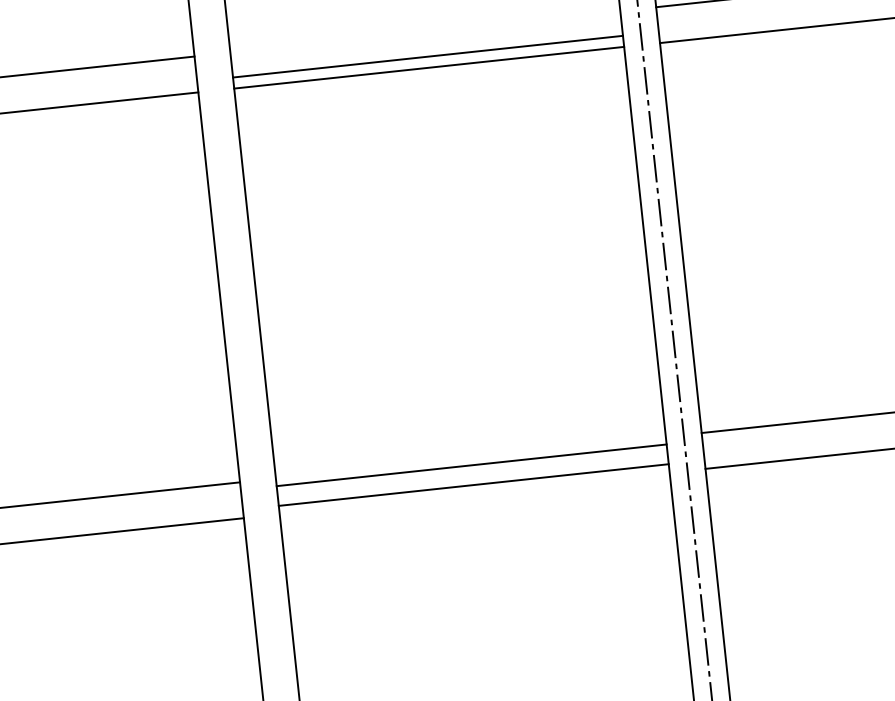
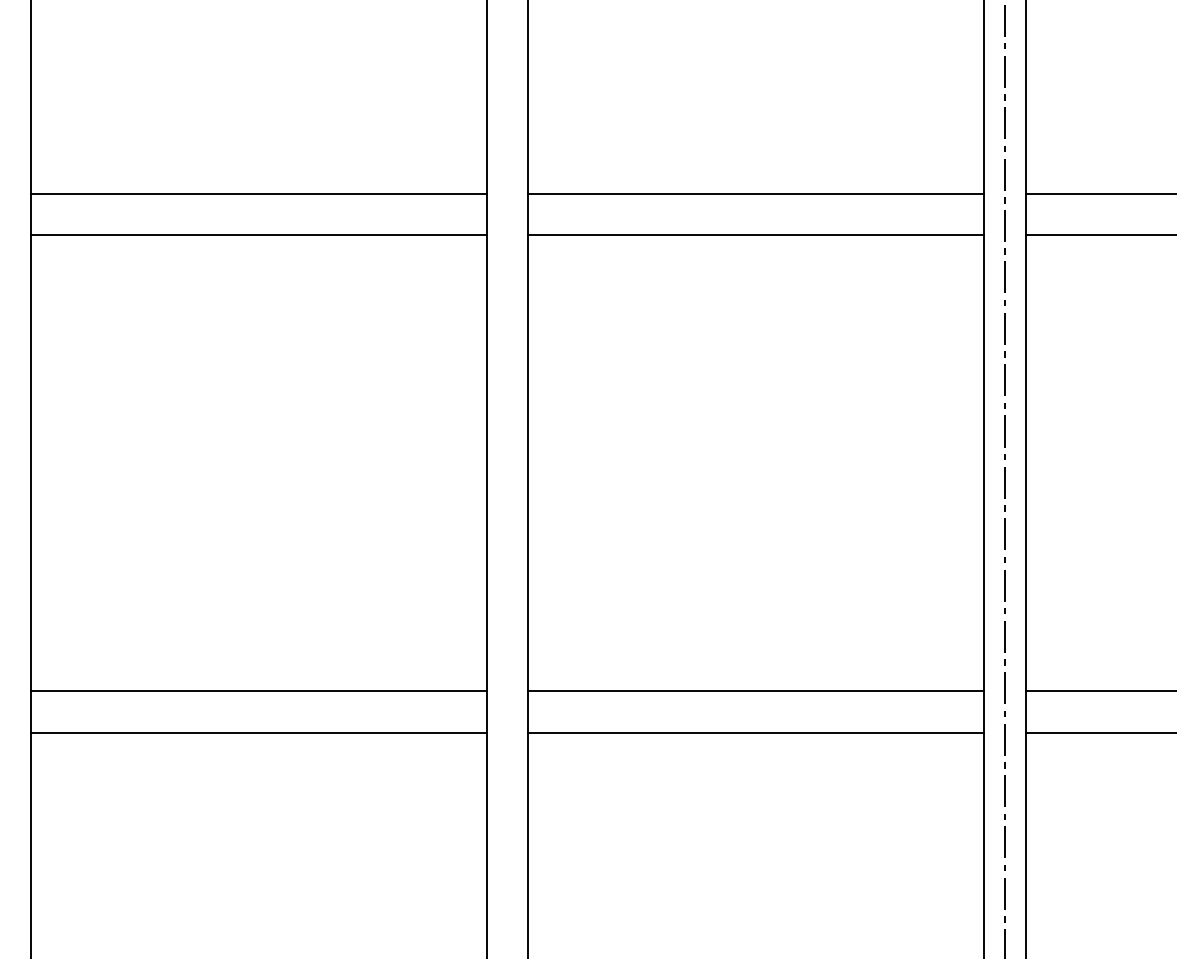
line: (428, 56) -> (756, 193), moved
line: (471, 465) -> (756, 733), moved
line: (473, 485) -> (756, 691), moved

